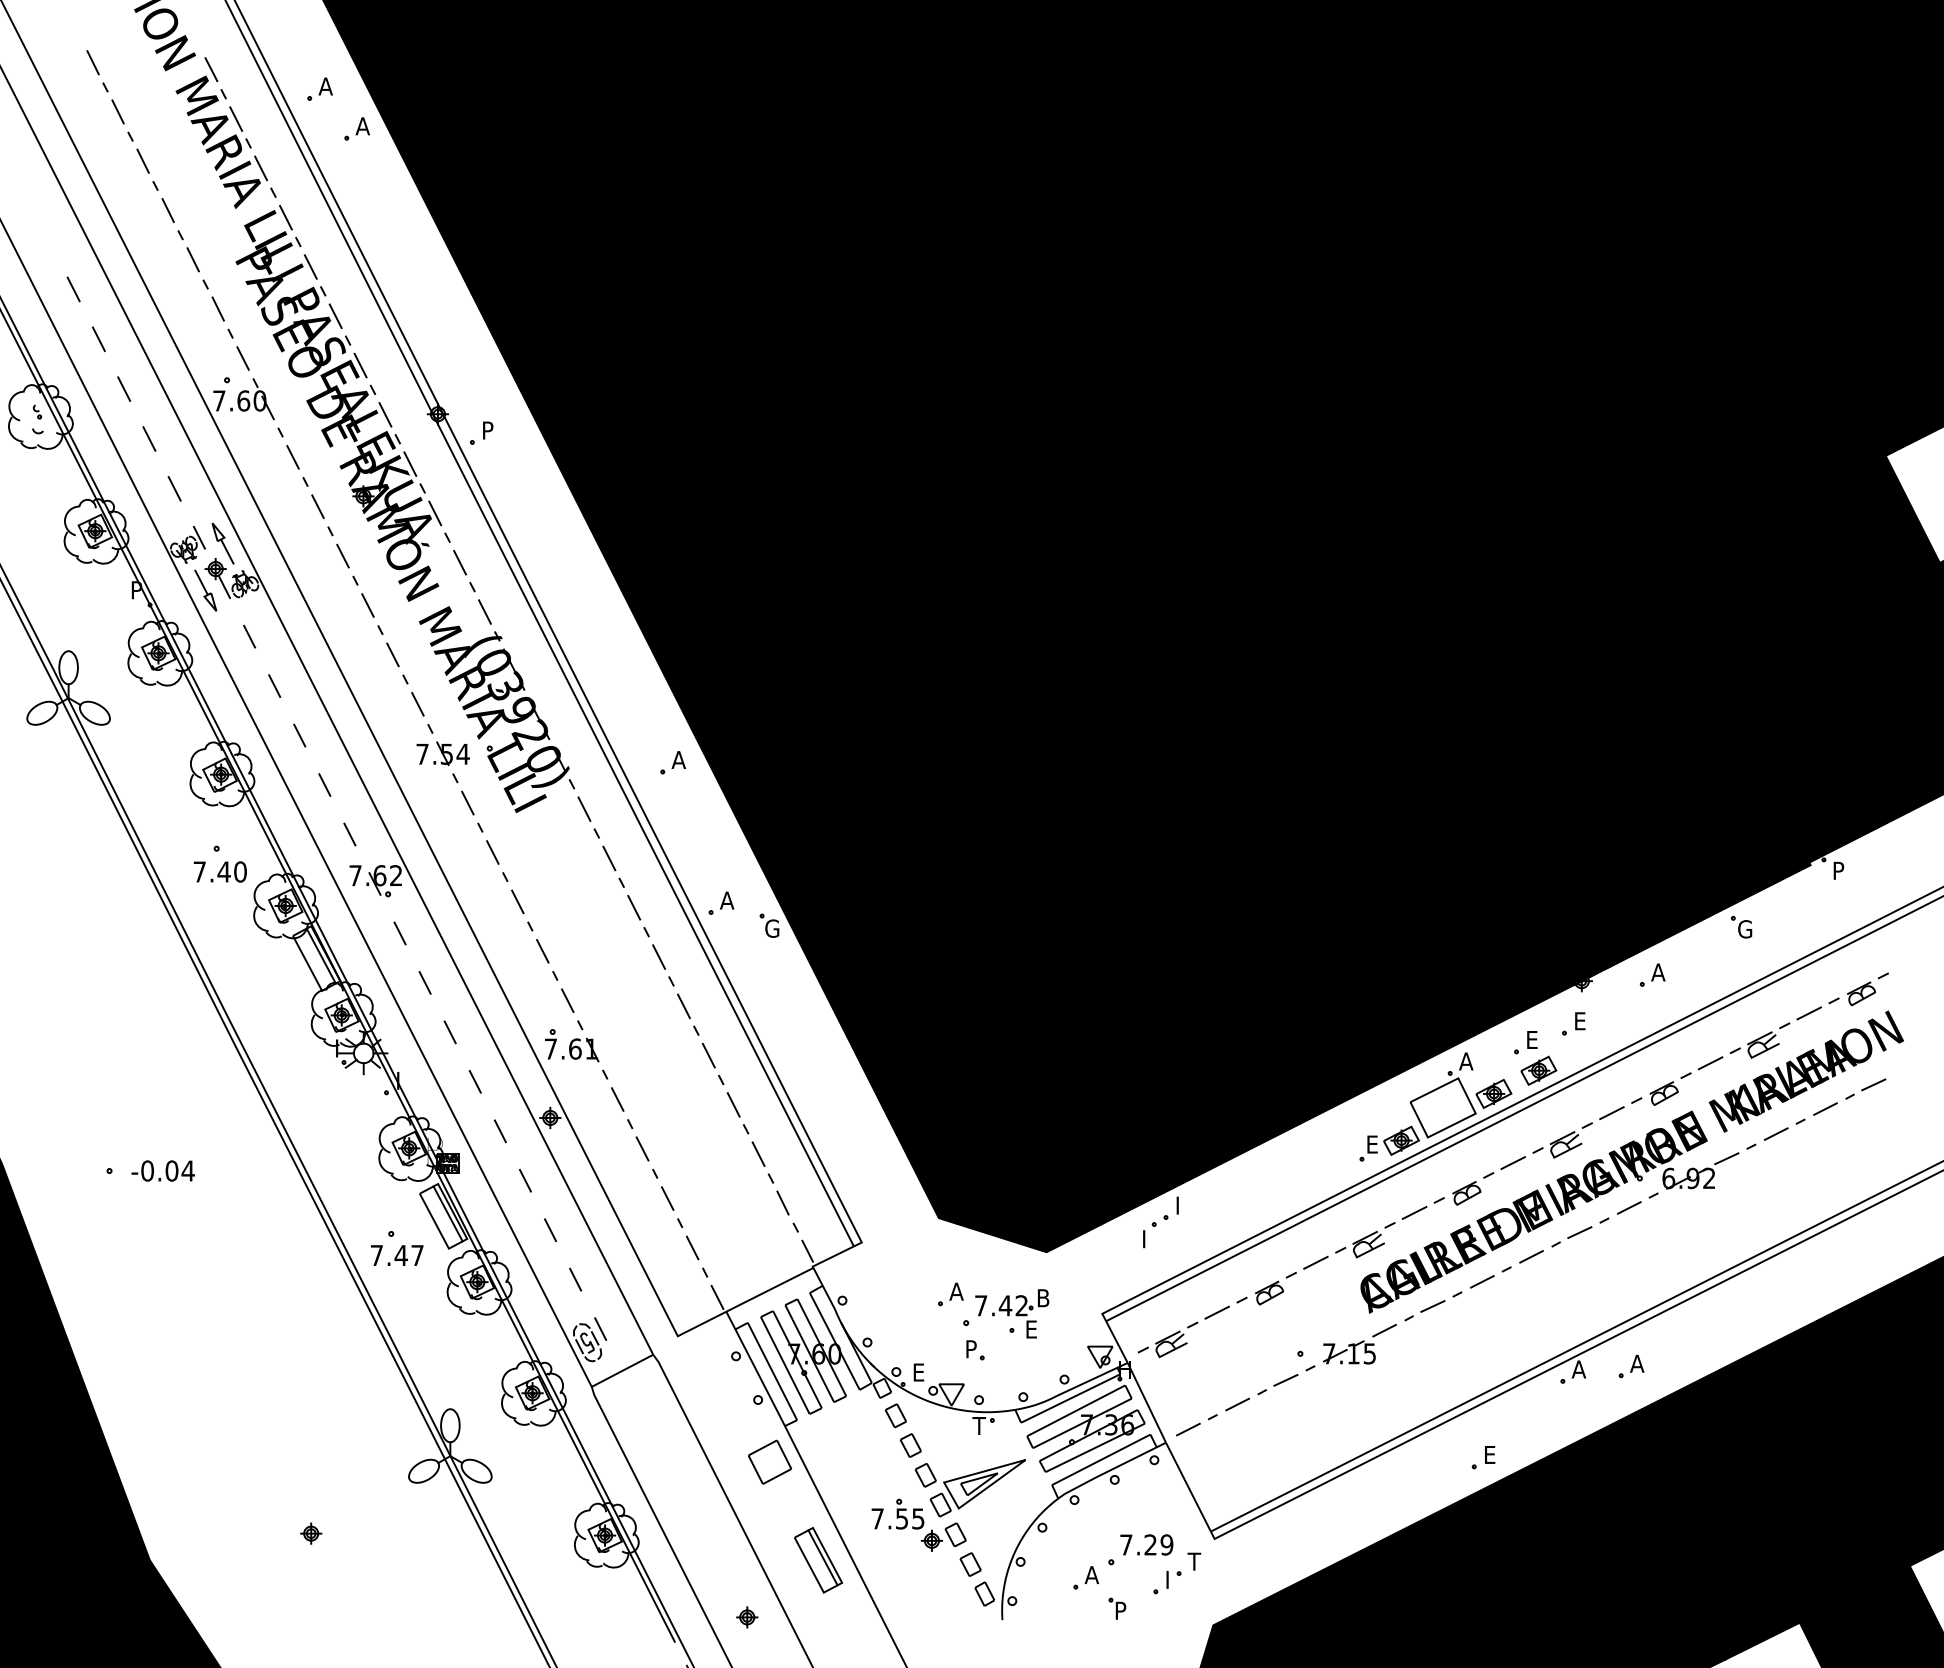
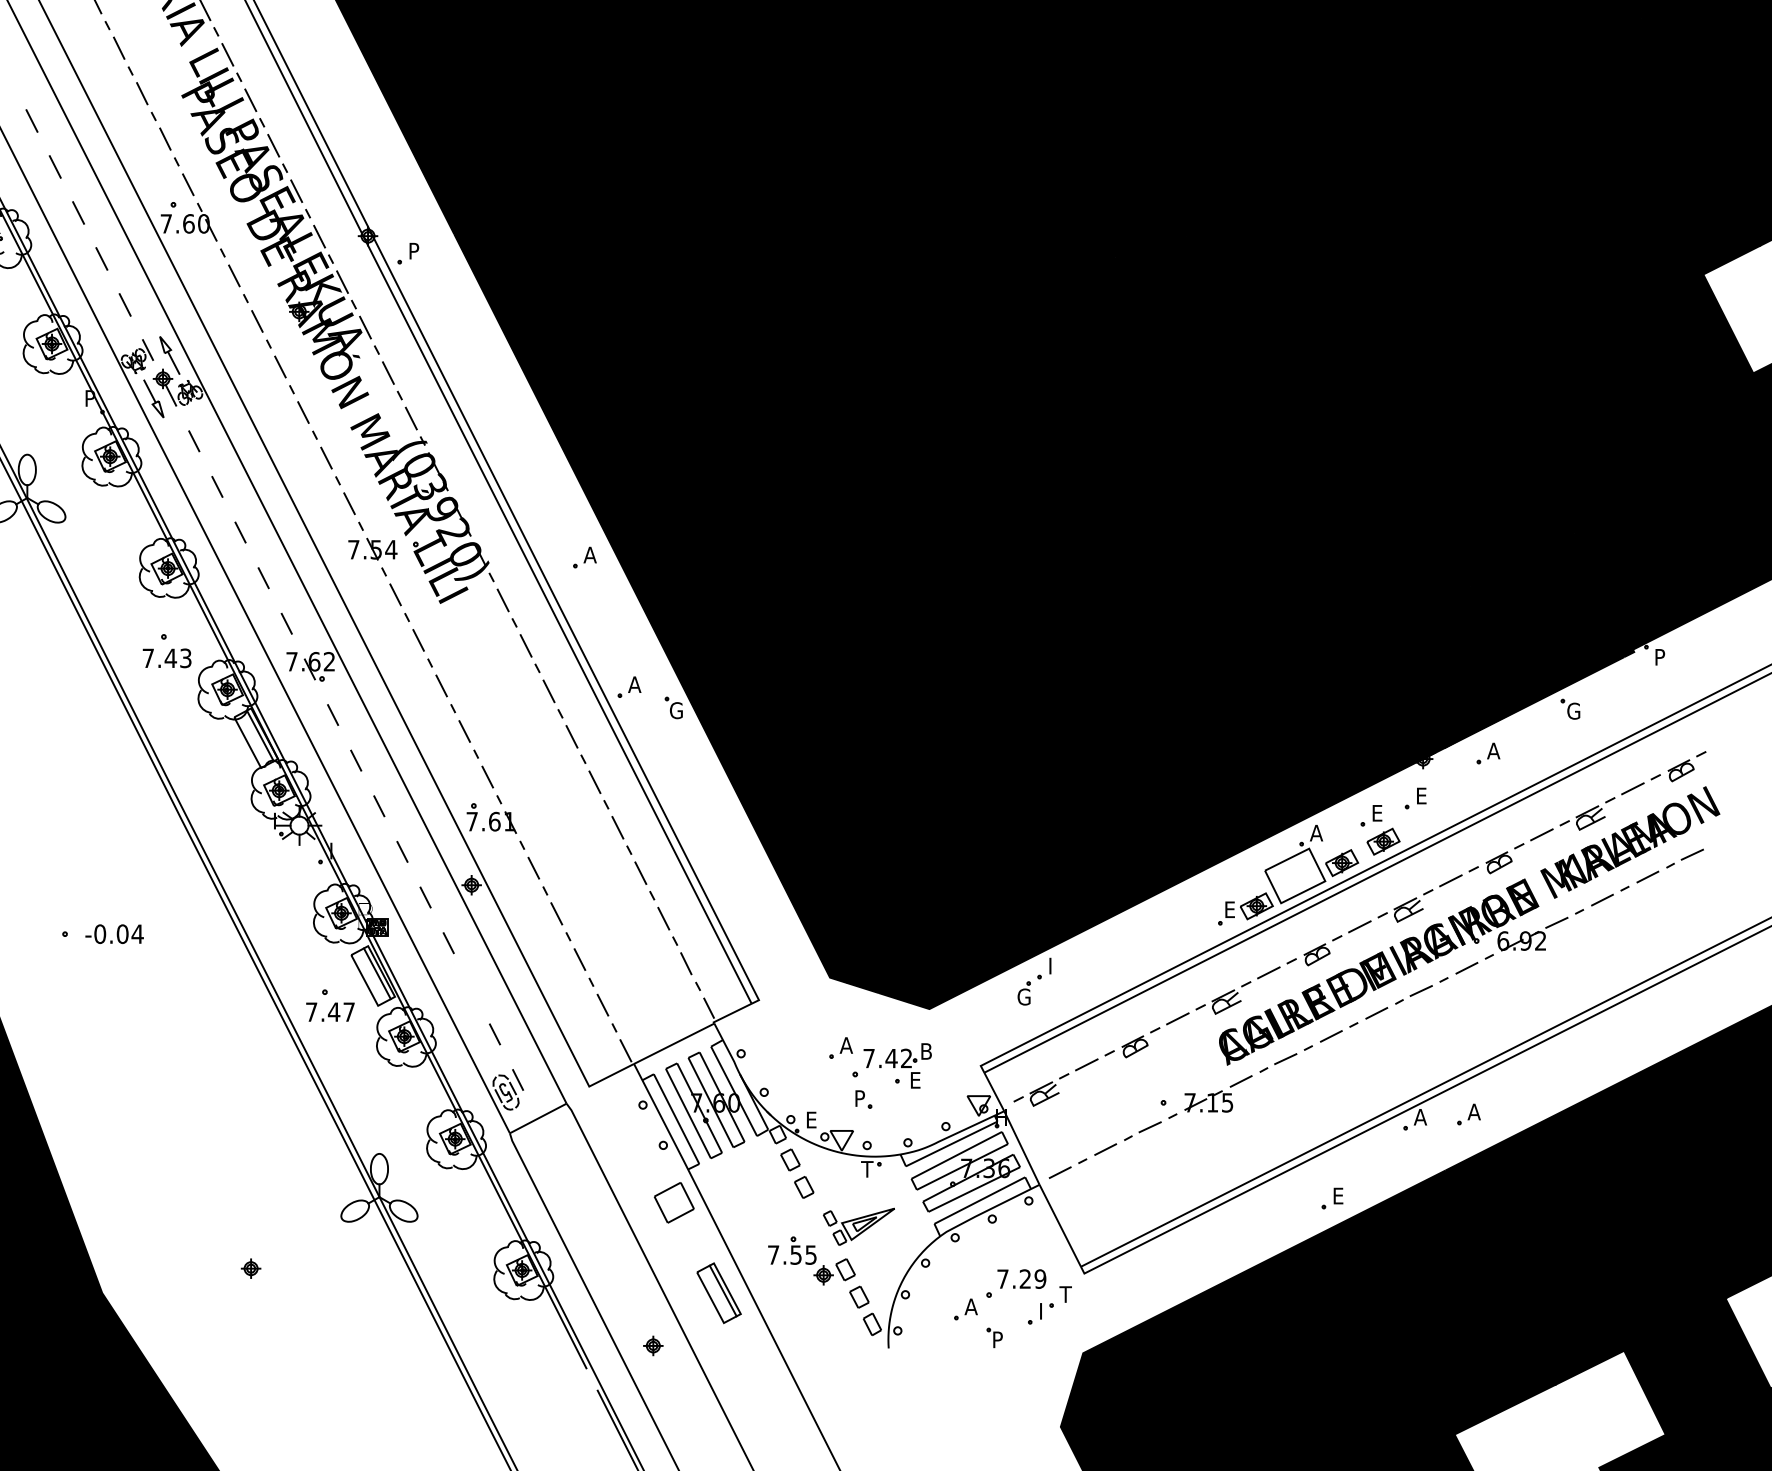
text: (240, 871) -> (185, 657), 7.40 -> 7.43
line: (550, 1230) -> (471, 989), removed
text: (1149, 1238) -> (1024, 996), I -> G
part: (969, 1488) -> (858, 1227), size x0.7

